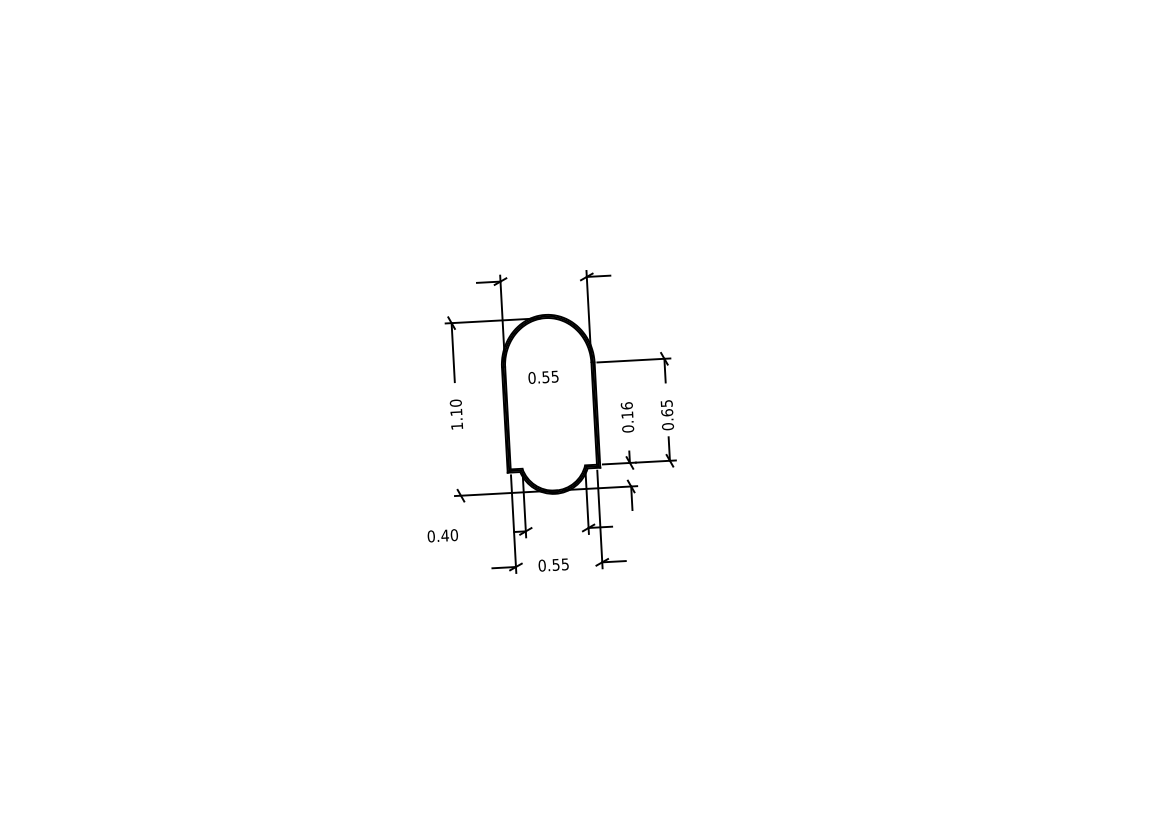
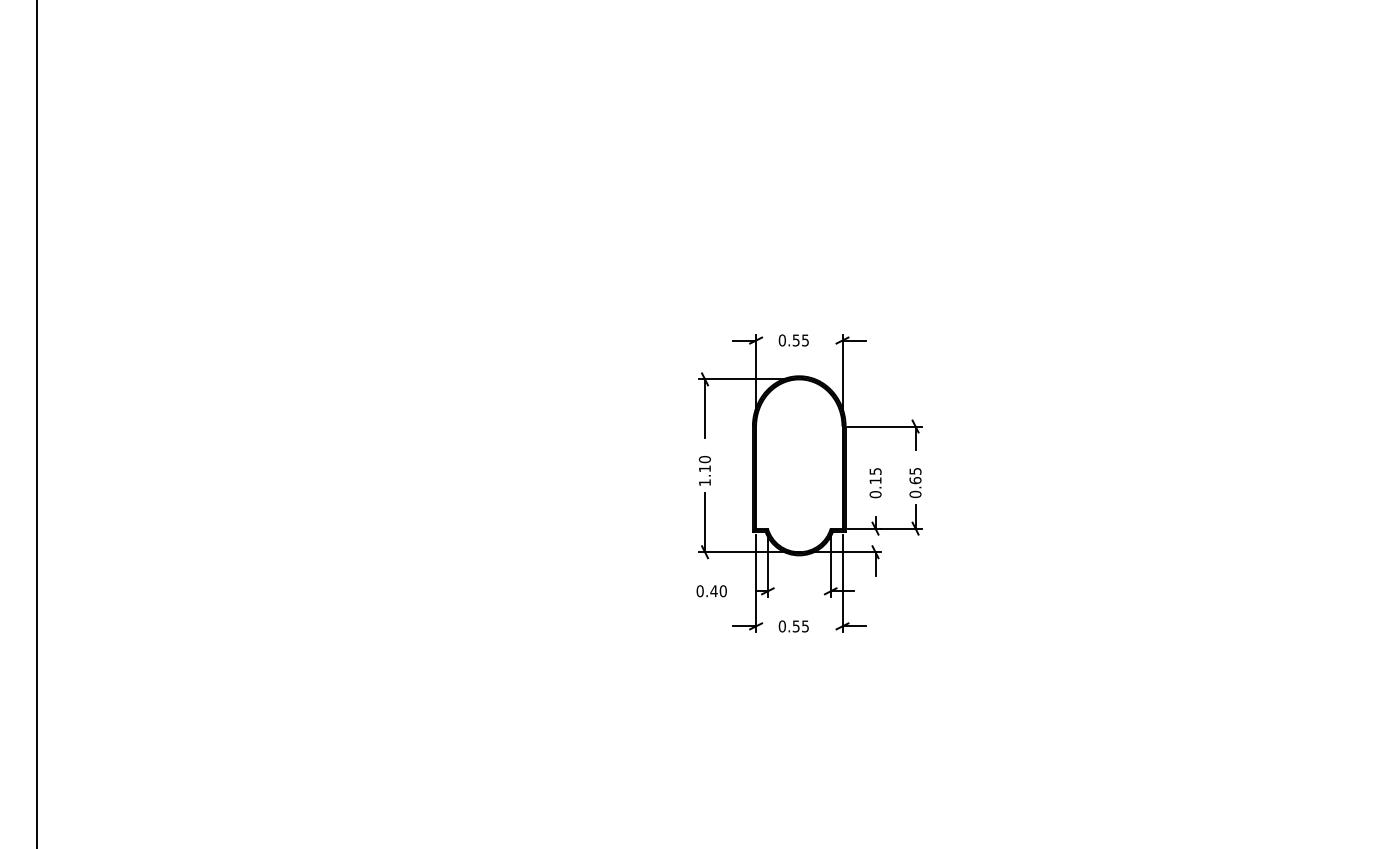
text: (543, 377) -> (793, 340), moved
text: (626, 405) -> (875, 471), 0.16 -> 0.15
line: (459, 466) -> (705, 522), added
text: (442, 536) -> (711, 591), moved

